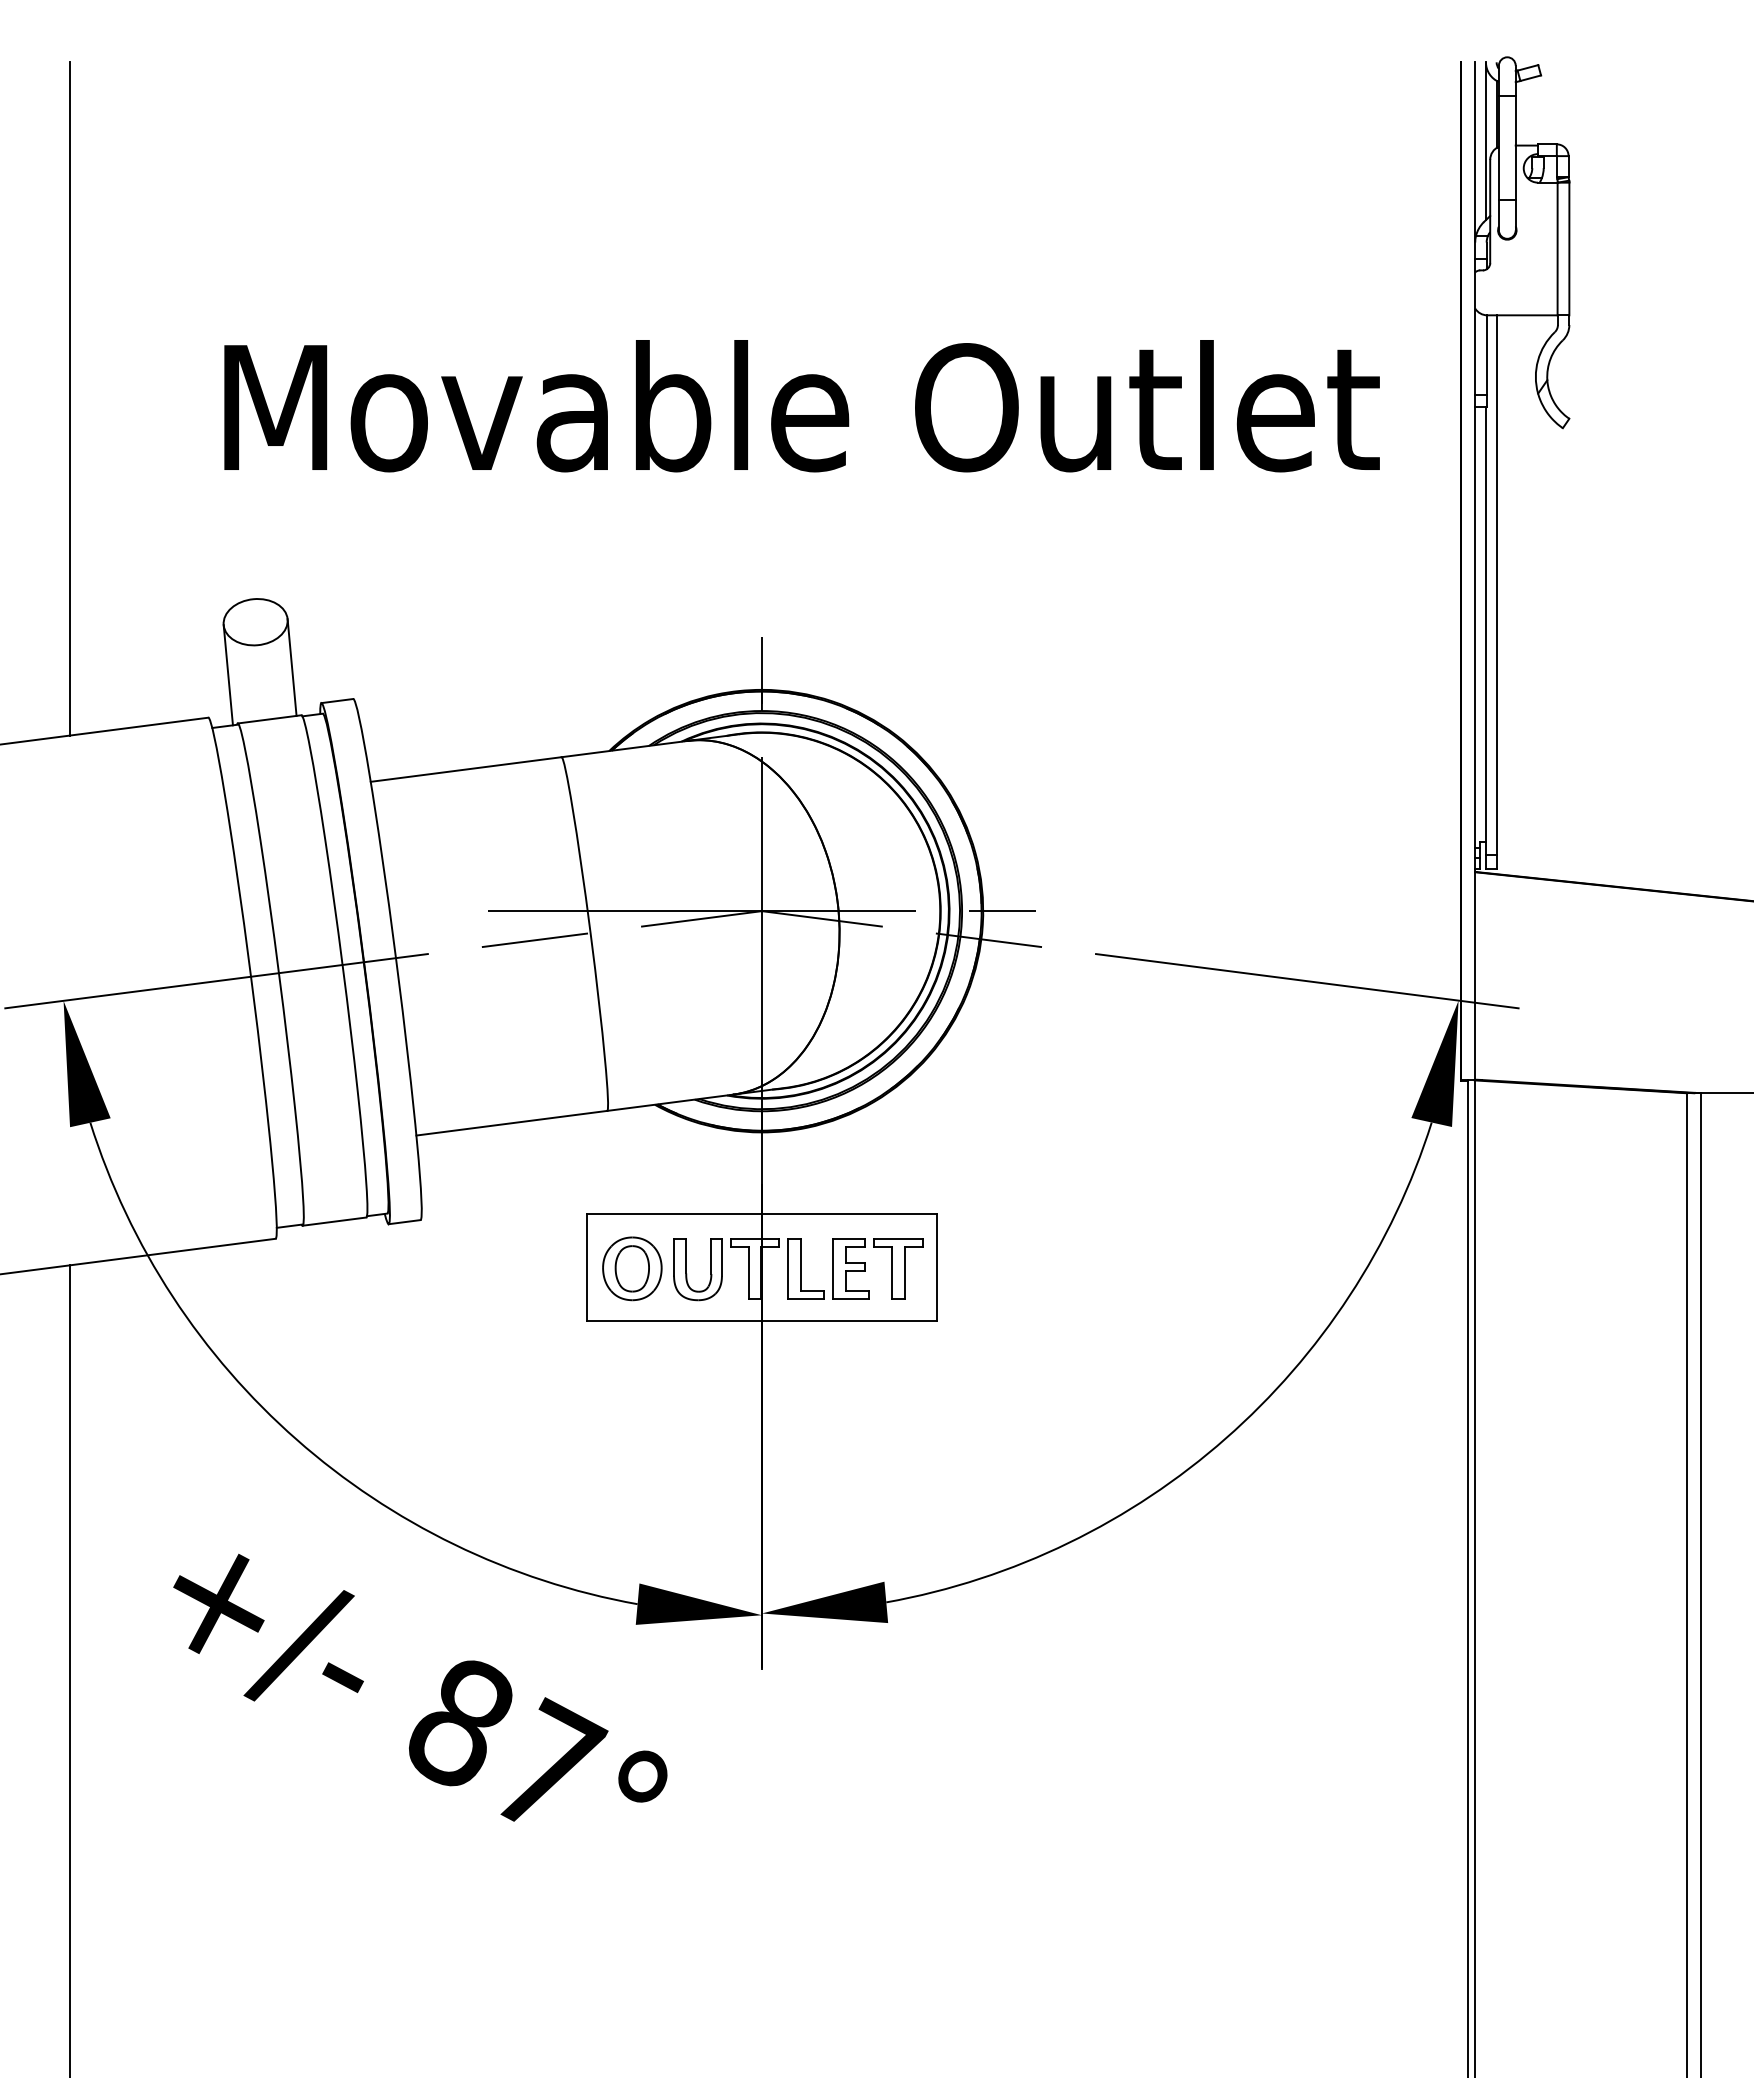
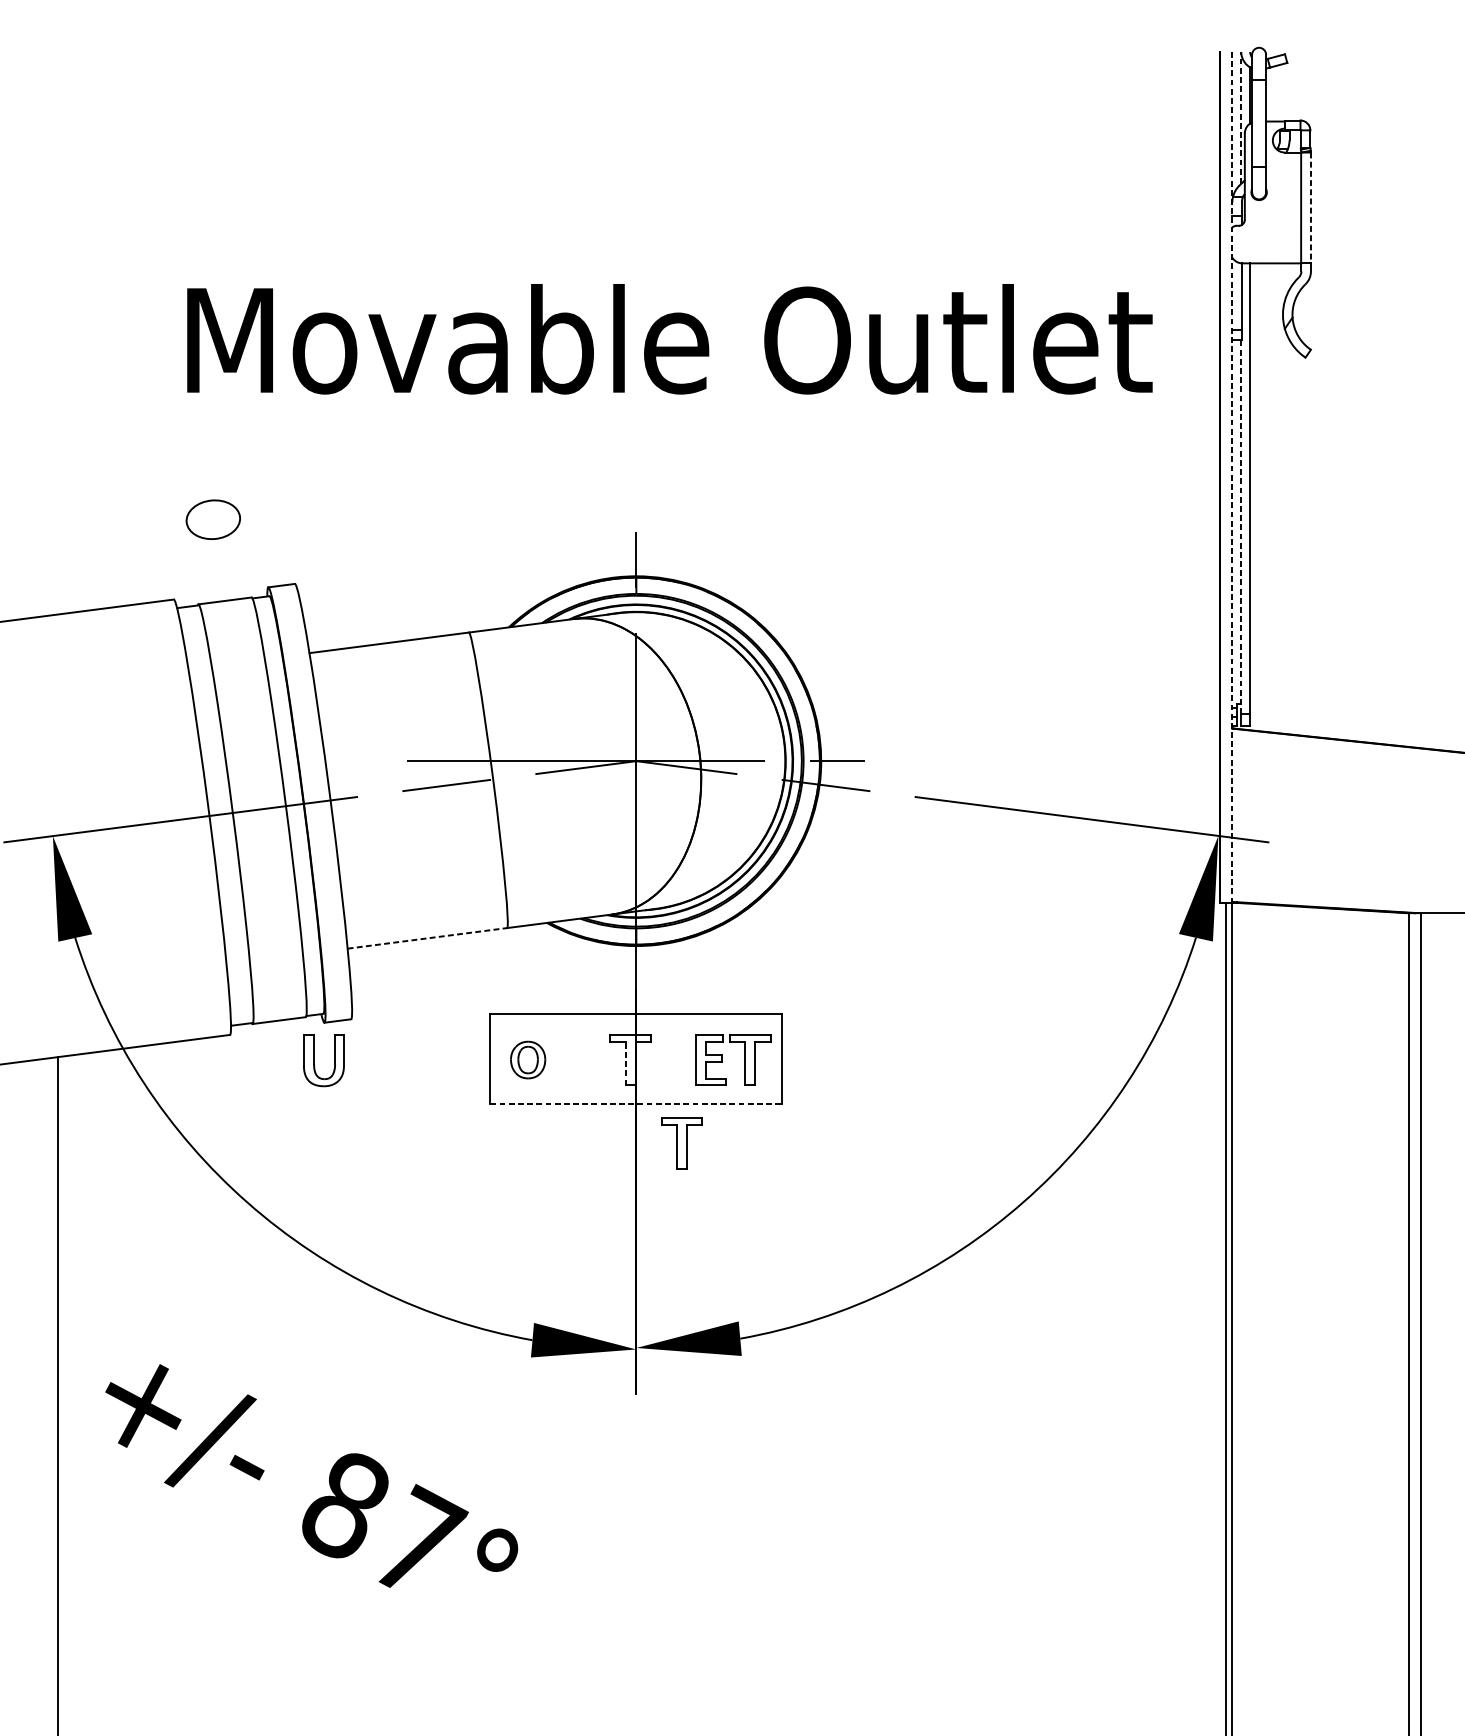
line: (1485, 141) -> (1240, 118), solid -> dashed
line: (1569, 249) -> (1311, 208), solid -> dashed
line: (70, 398) -> (58, 332), removed
line: (1475, 571) -> (1232, 477), solid -> dashed
line: (1485, 630) -> (1240, 526), solid -> dashed
line: (291, 667) -> (243, 557), removed
line: (227, 675) -> (189, 564), removed
line: (512, 1123) -> (427, 938), solid -> dashed
part: (632, 1268) -> (528, 1059), size x0.7
part: (805, 1268) -> (672, 1059), removed
part: (686, 1269) -> (314, 1060), moved
line: (748, 1272) -> (625, 1063), solid -> dashed
line: (761, 1321) -> (635, 1104), solid -> dashed
part: (816, 1368) -> (681, 1143), added
text: (420, 1687) -> (311, 1475), moved

